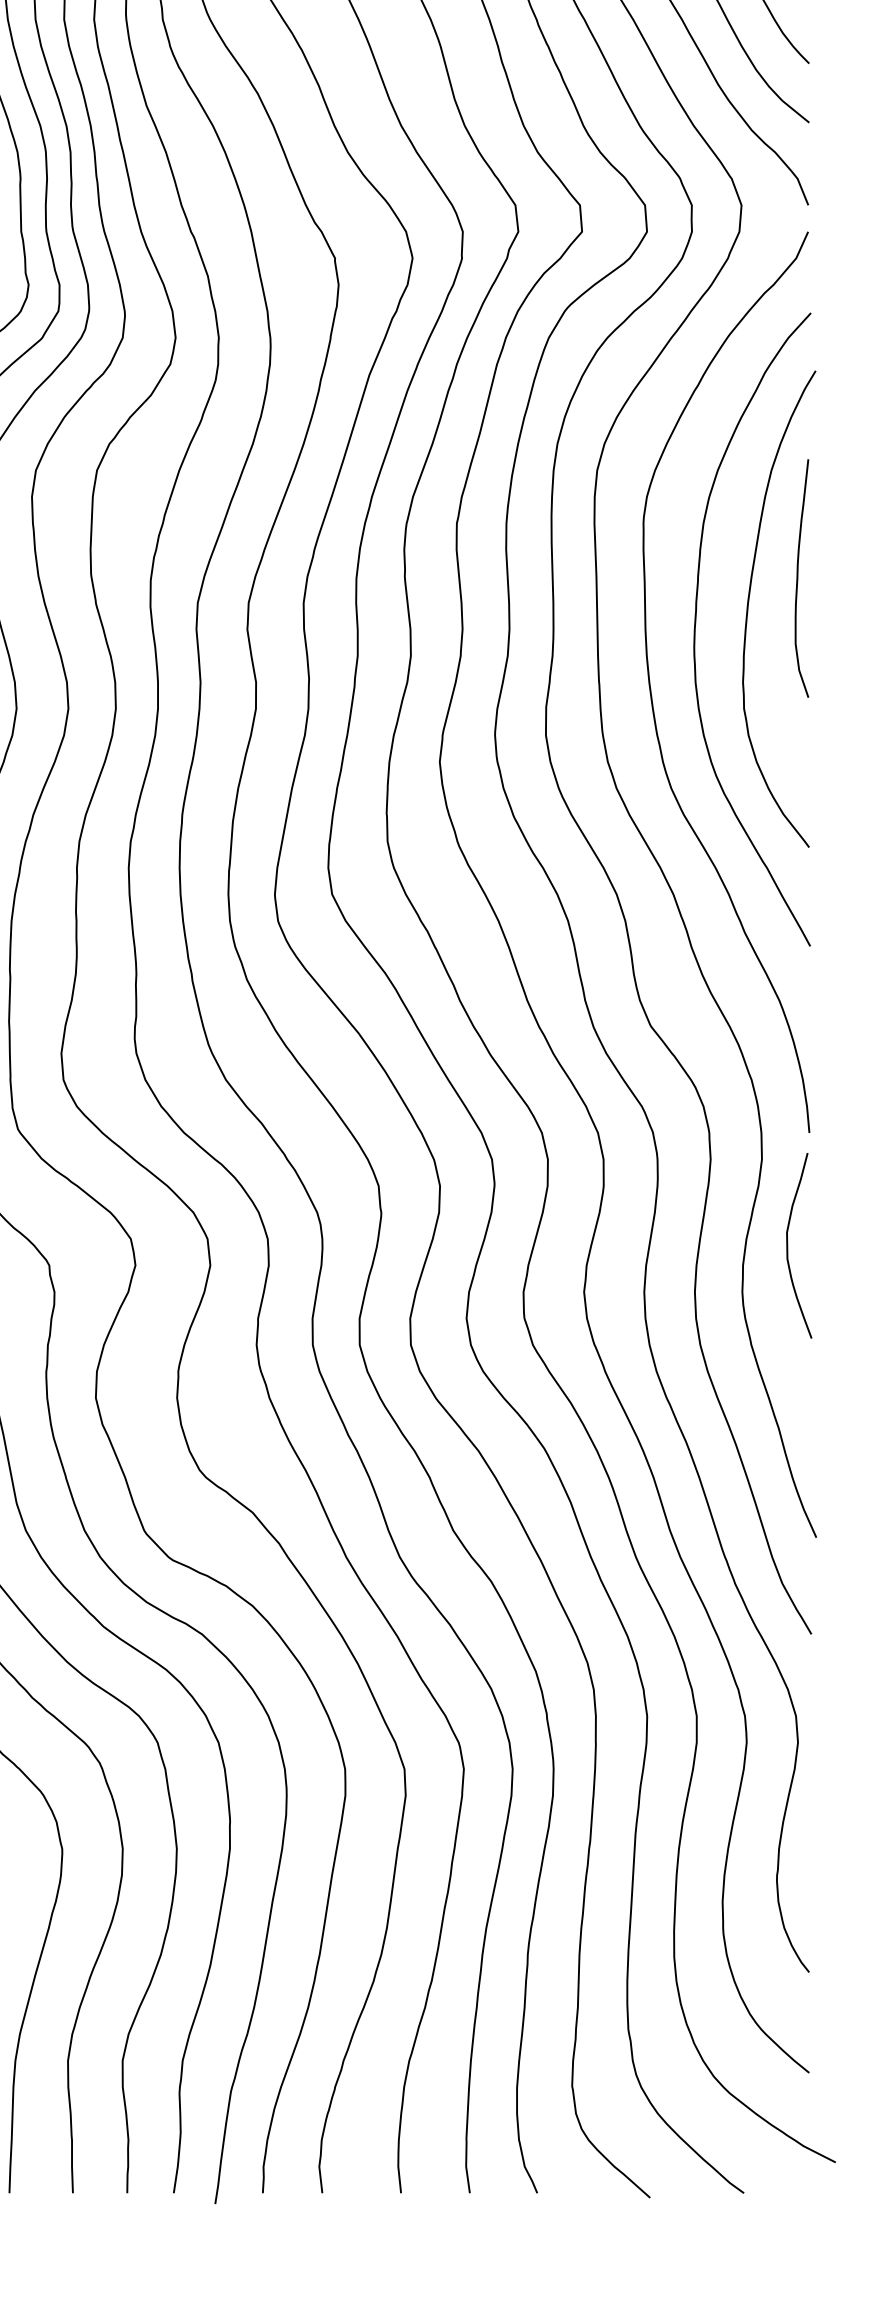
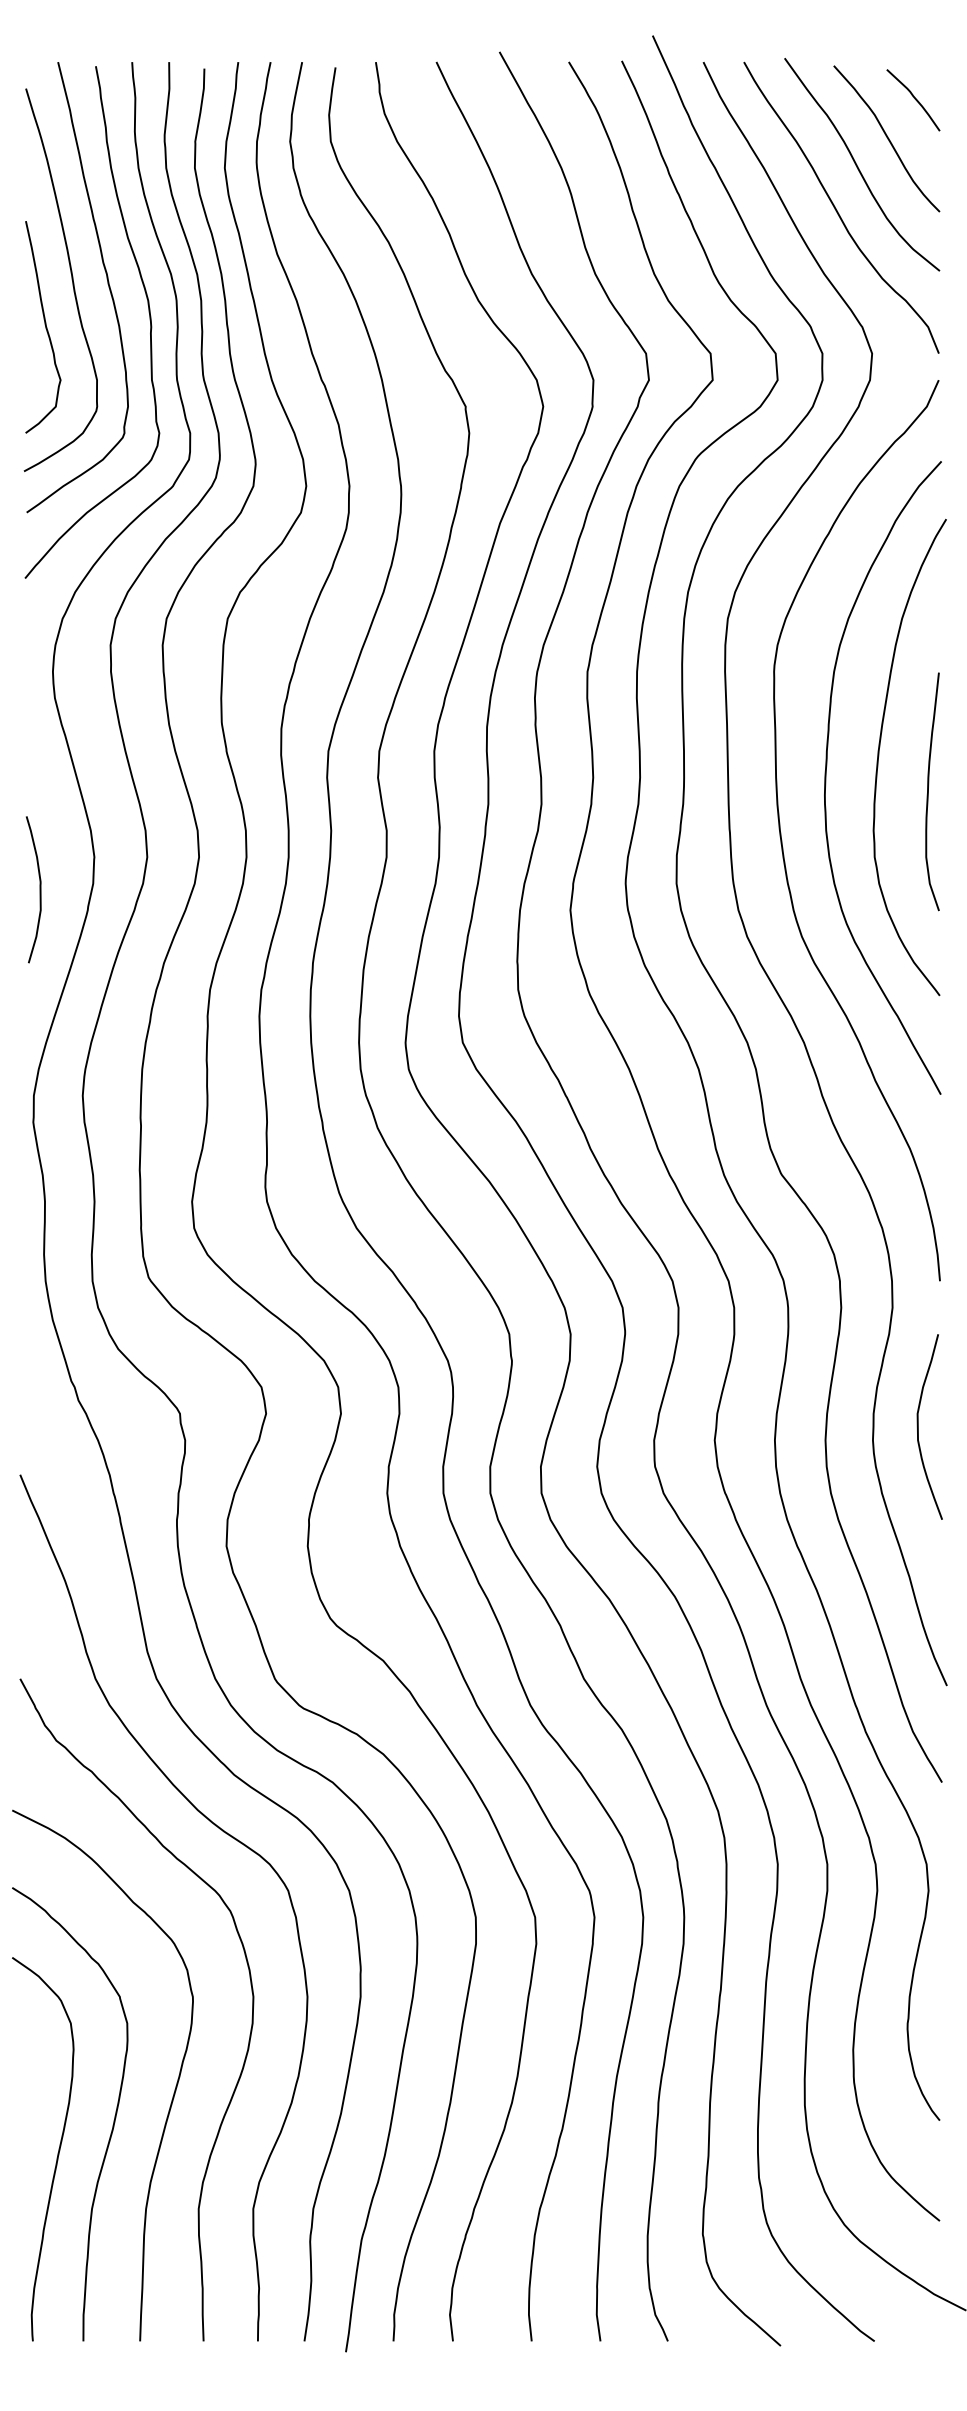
curve: (797, 578) -> (928, 791), moved
curve: (787, 1245) -> (918, 1426), moved

